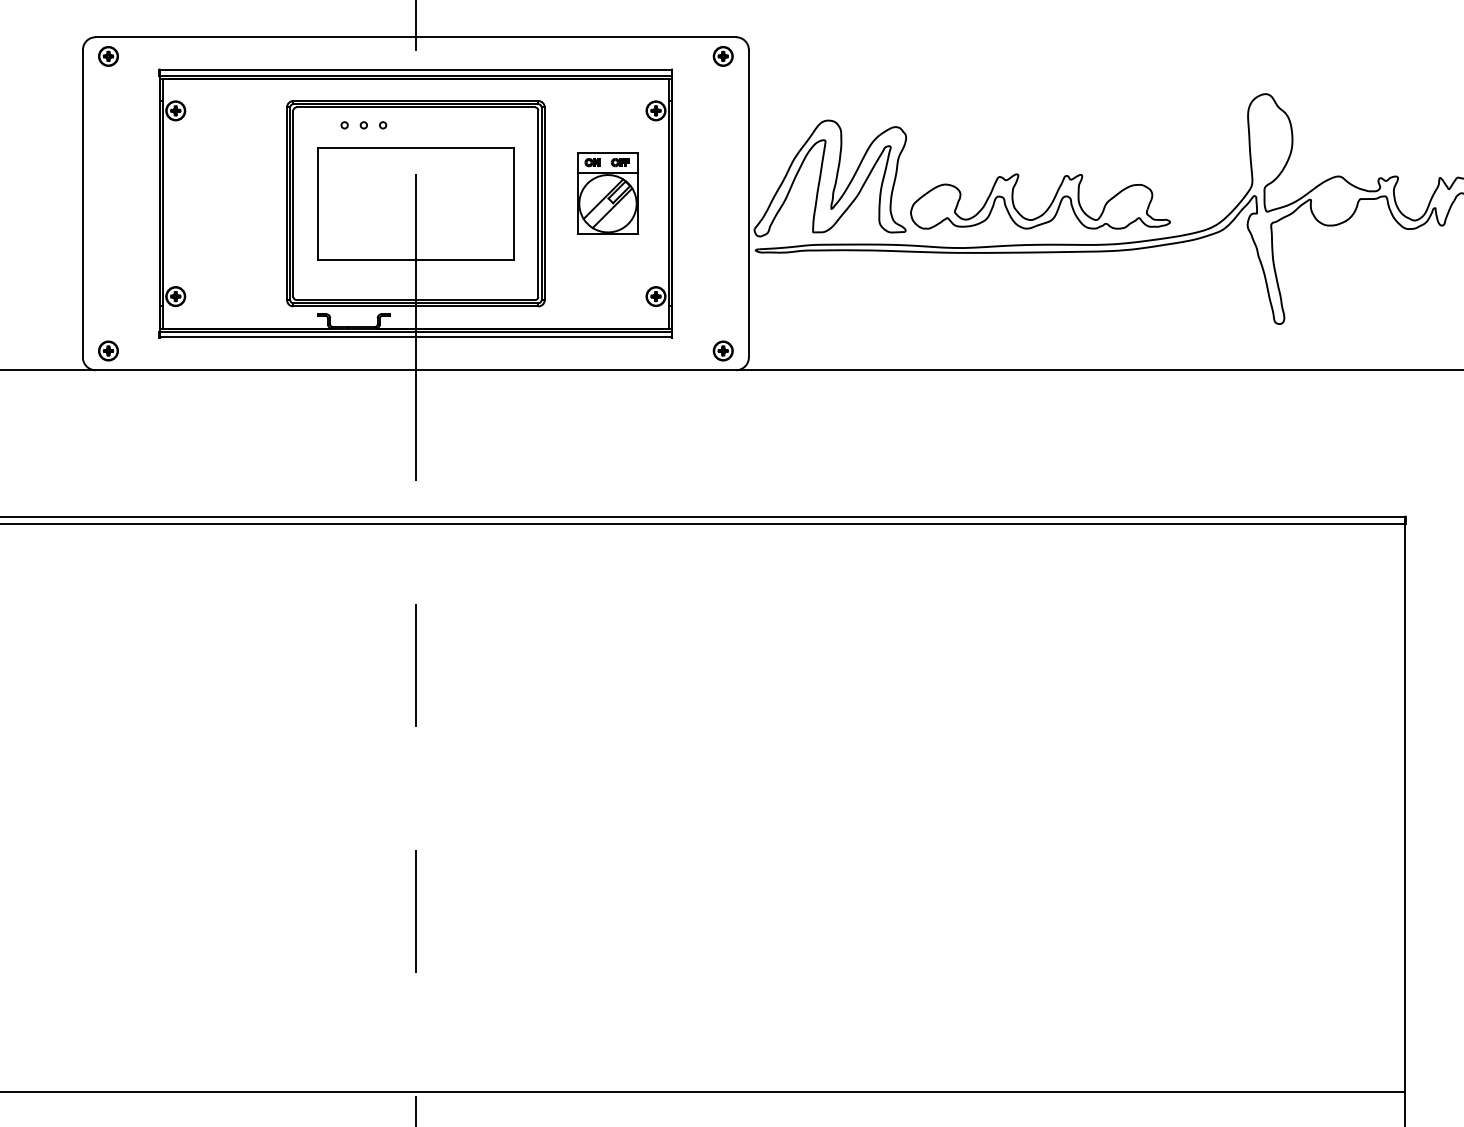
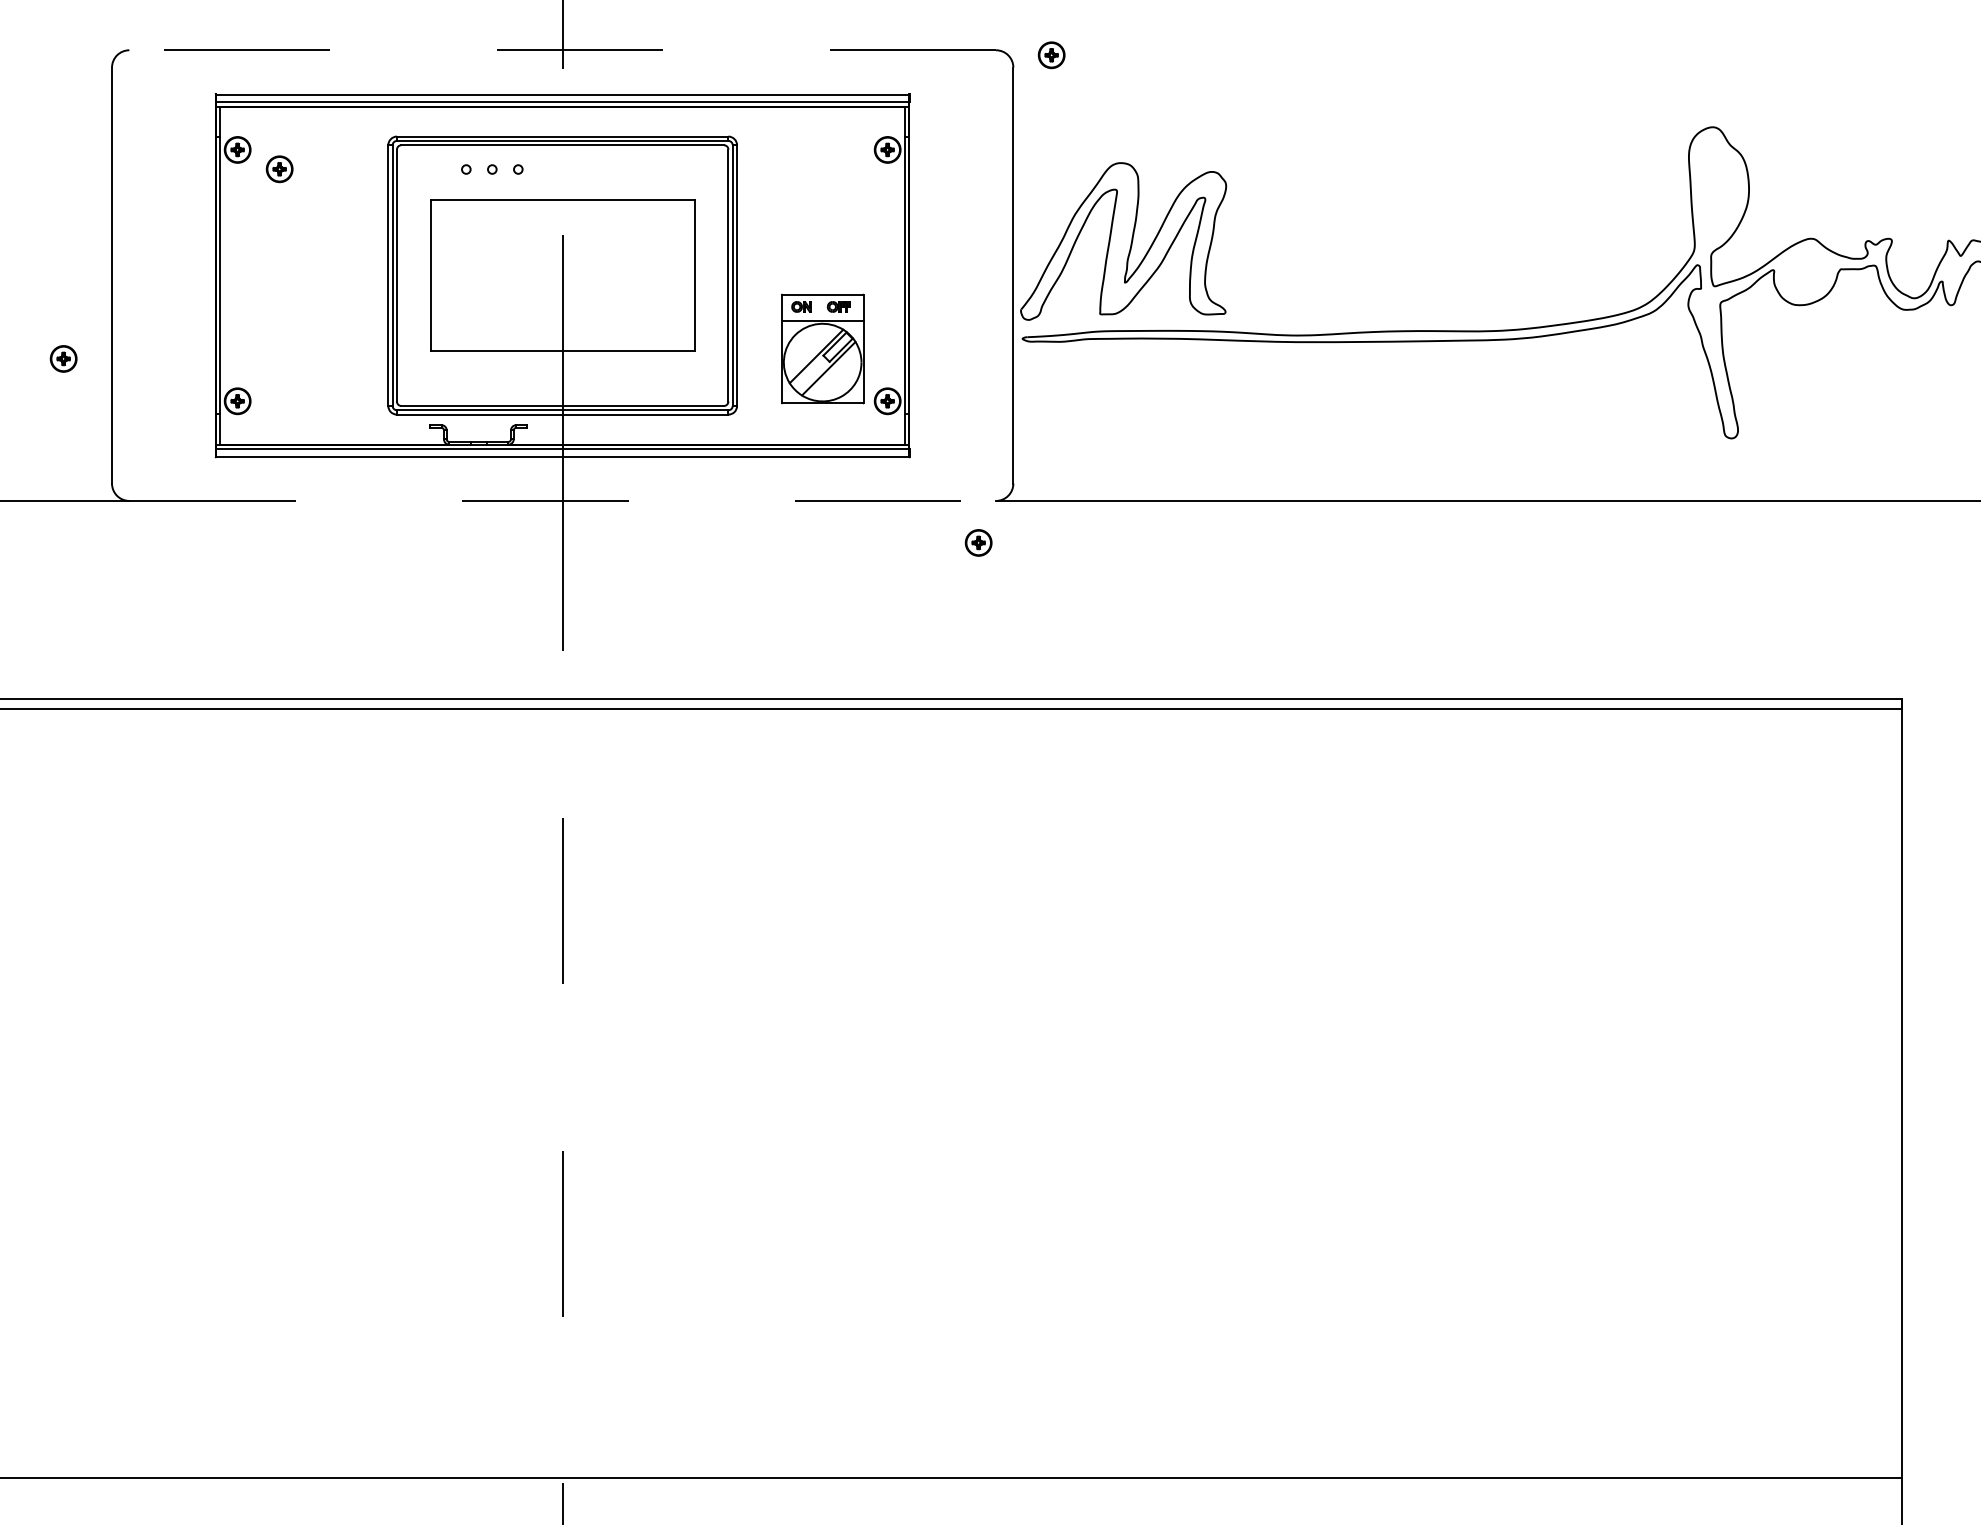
line: (415, 37) -> (562, 50), solid -> dashed
part: (108, 56) -> (279, 169), moved
part: (723, 56) -> (1051, 55), moved
part: (607, 193) -> (822, 348), moved
part: (1048, 207) -> (1418, 280), removed
part: (108, 350) -> (63, 358), moved
part: (723, 350) -> (978, 542), moved
line: (416, 369) -> (563, 500), solid -> dashed

